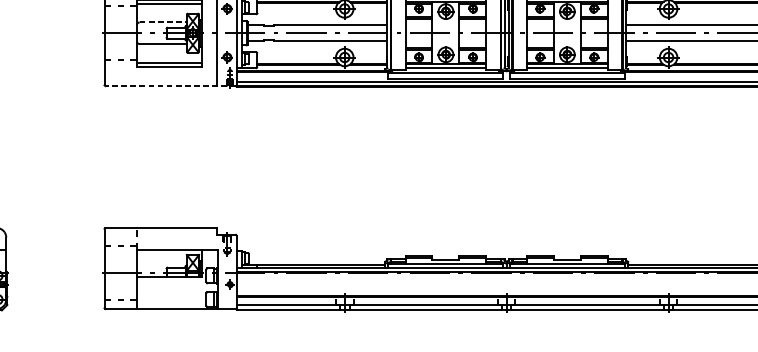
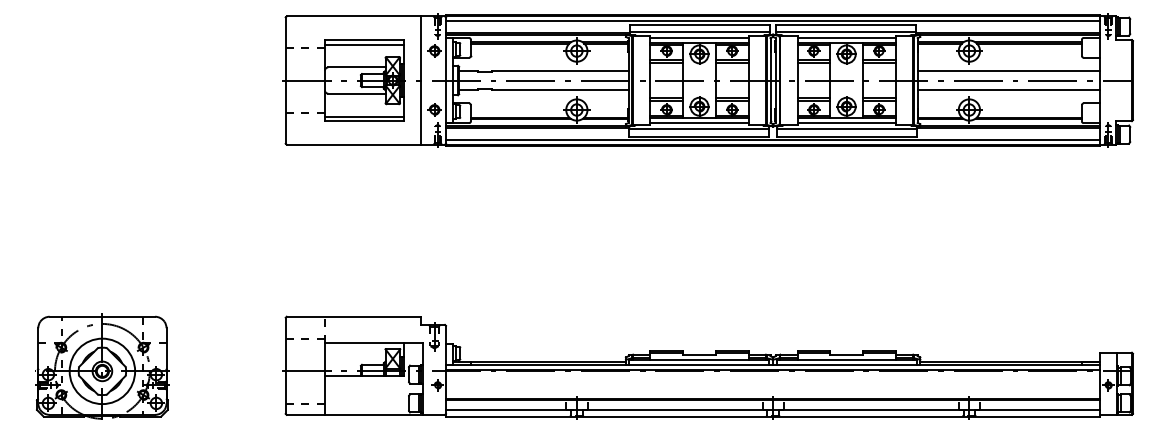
line: (162, 22) -> (356, 67), dashed -> solid
line: (170, 85) -> (365, 144), dashed -> solid

